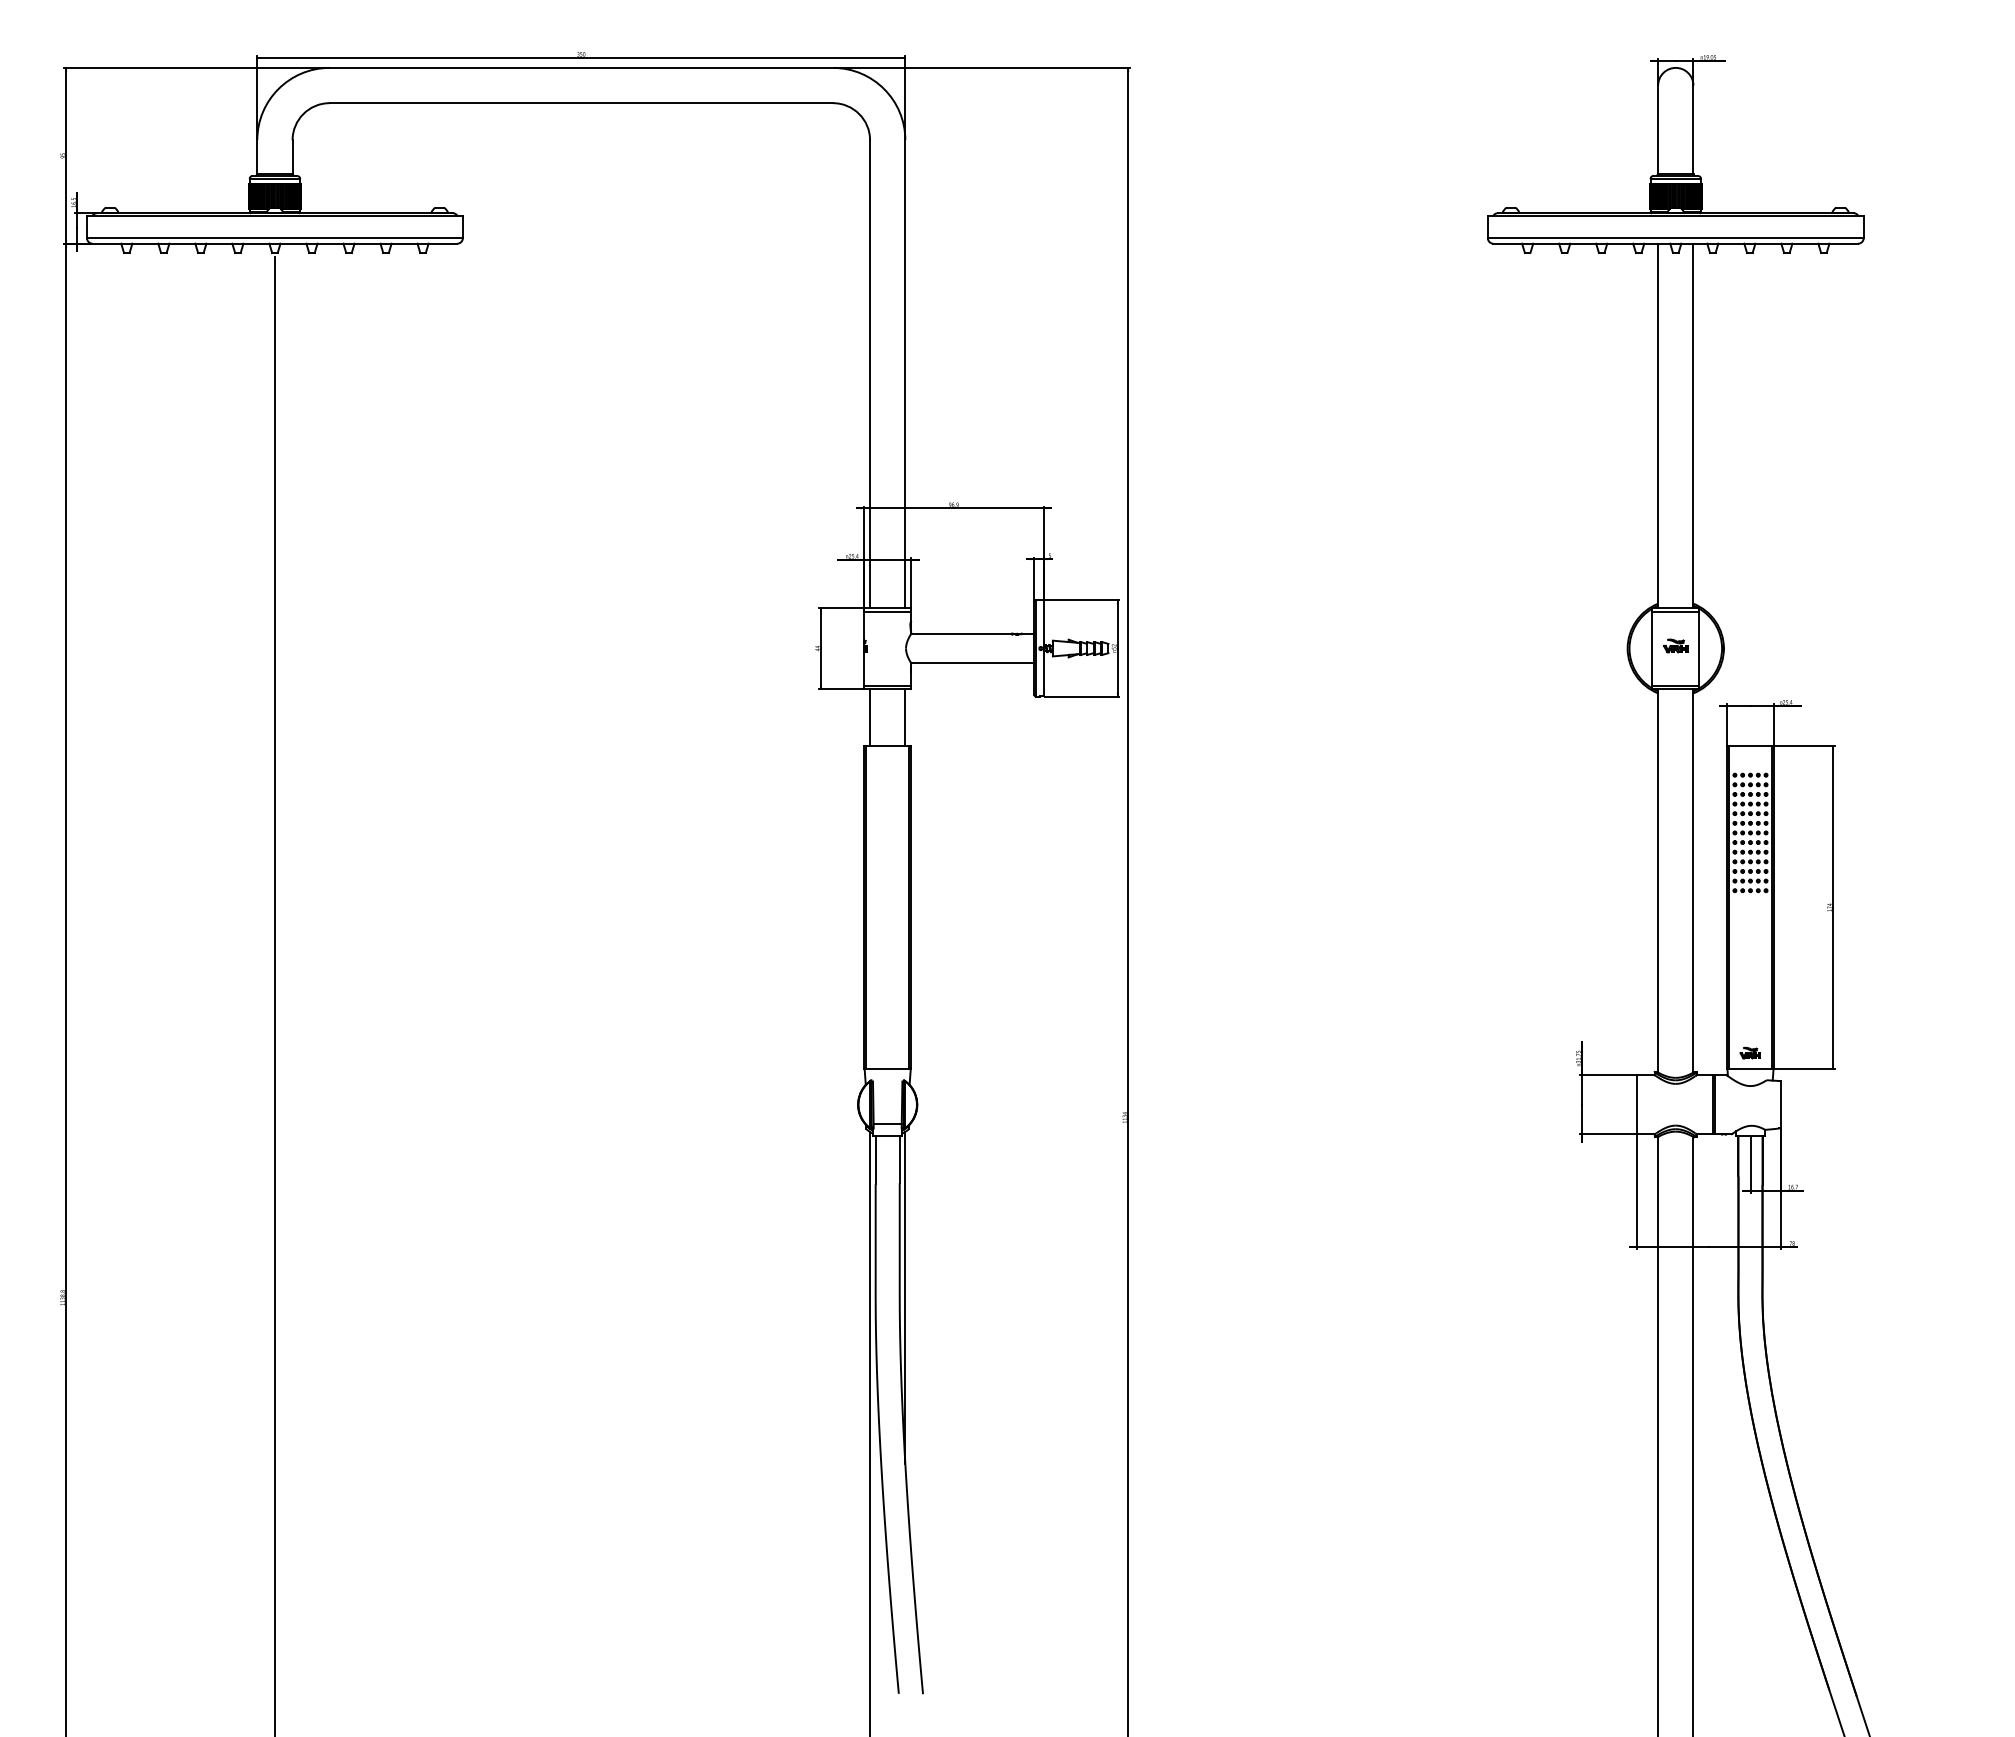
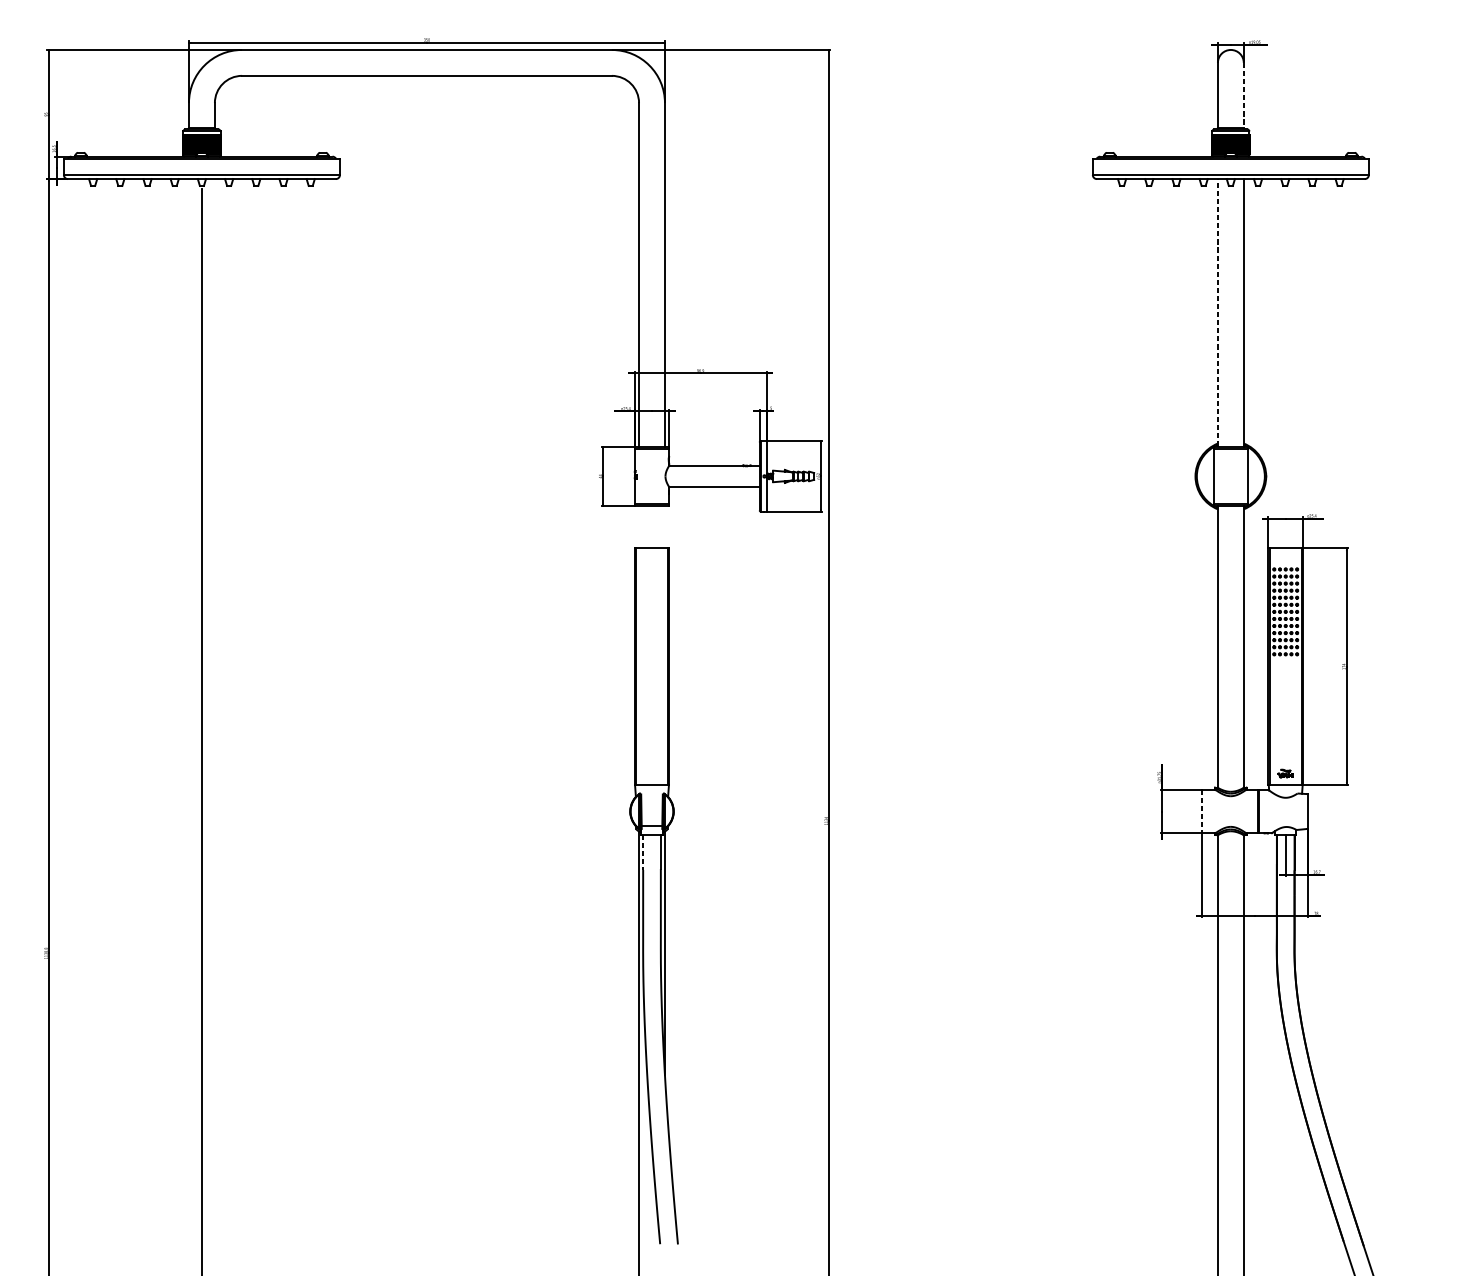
line: (1693, 130) -> (1243, 95), solid -> dashed
line: (1658, 425) -> (1218, 312), solid -> dashed
part: (1675, 645) -> (1230, 474), removed
line: (870, 717) -> (639, 527), removed
line: (905, 717) -> (665, 527), removed
line: (1636, 1105) -> (1202, 812), solid -> dashed
line: (875, 1160) -> (643, 852), solid -> dashed

